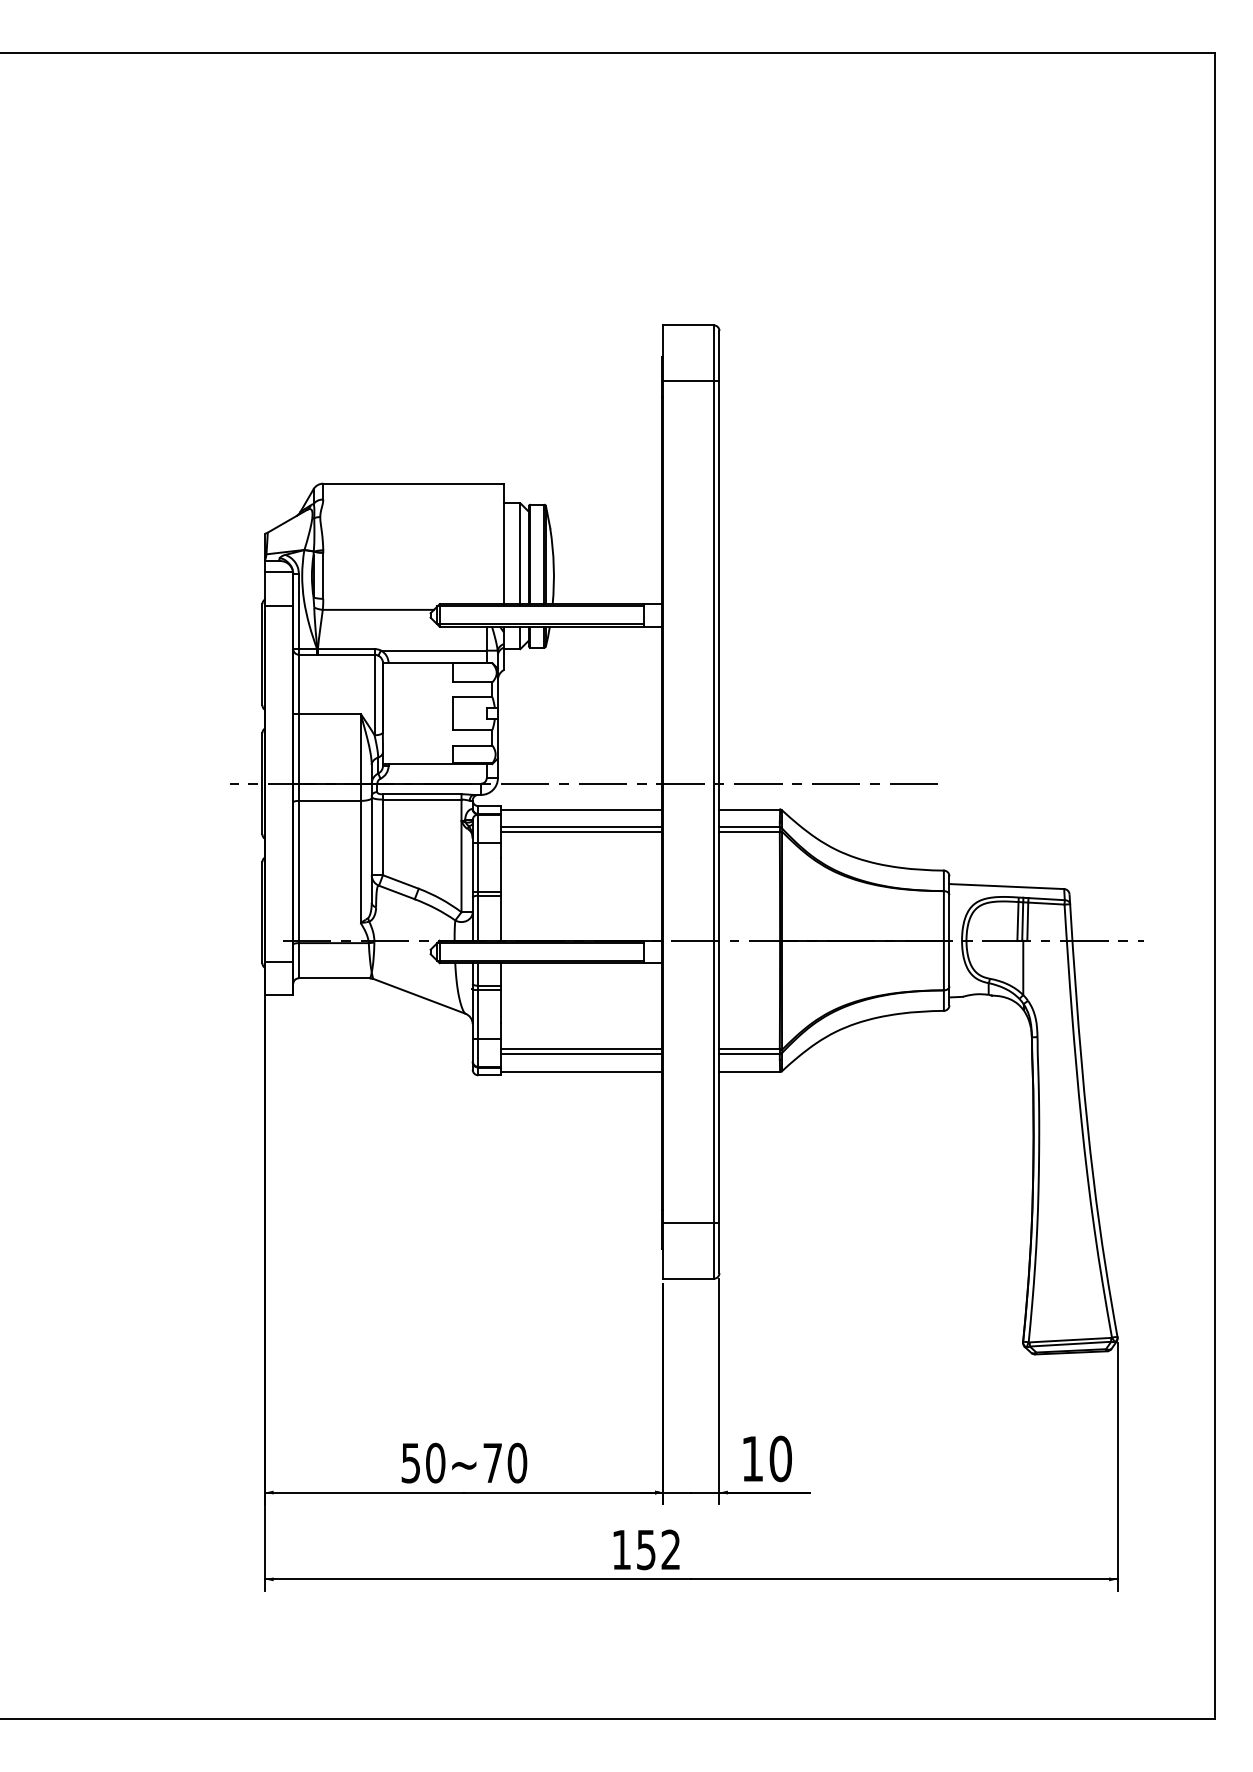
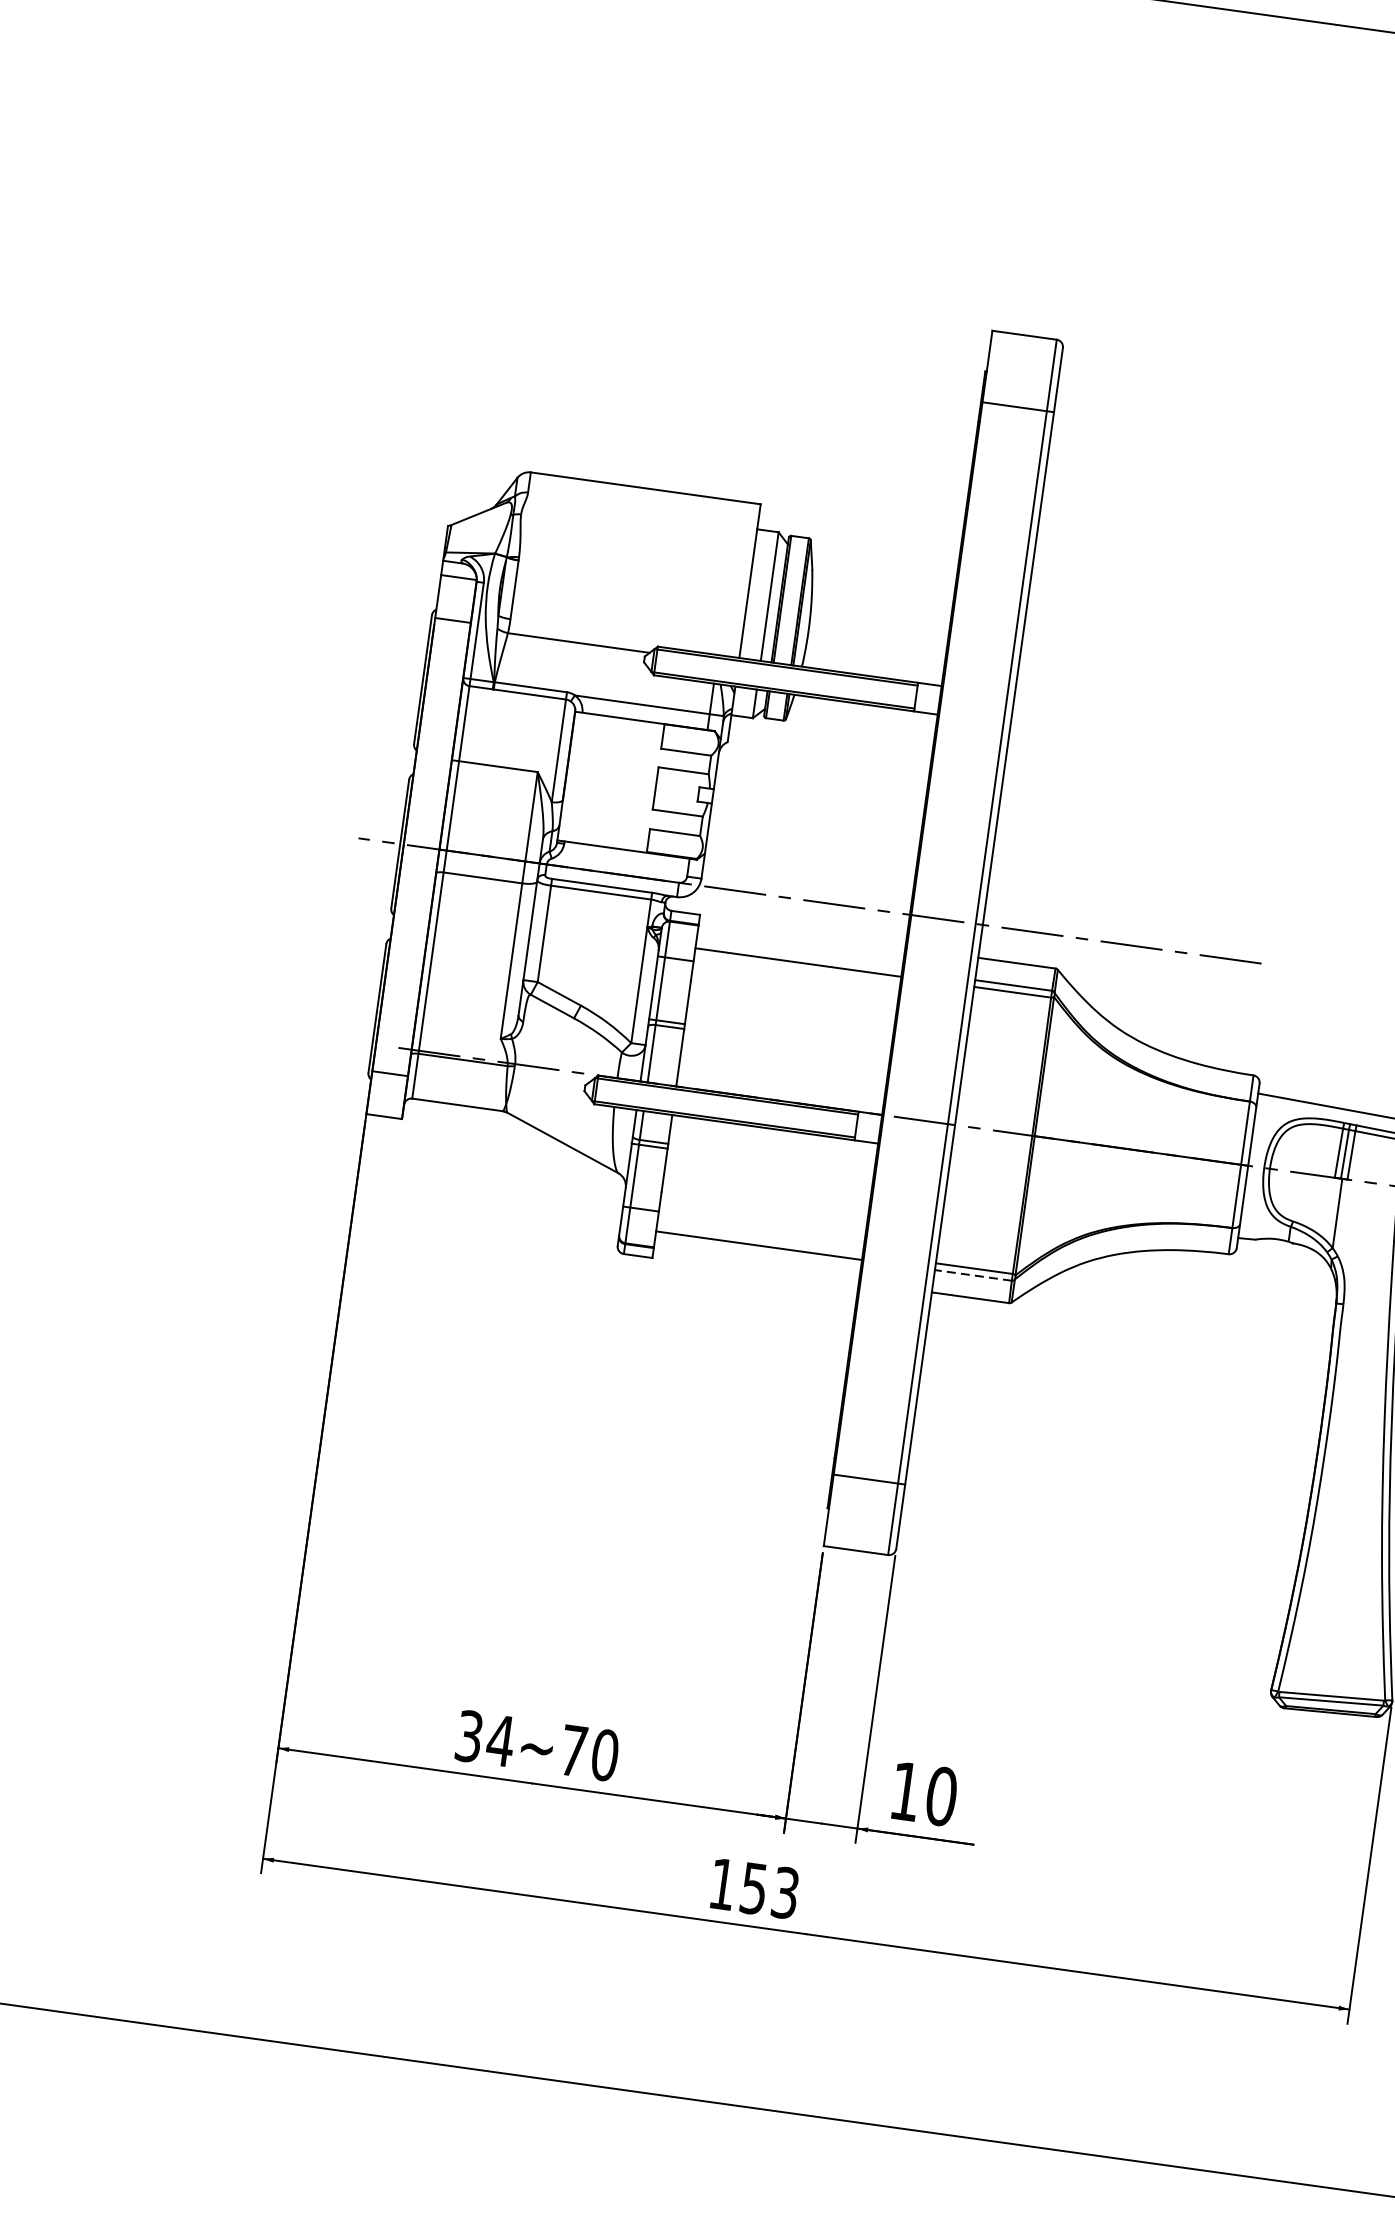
line: (581, 809) -> (802, 933), removed
line: (581, 827) -> (799, 956), removed
line: (581, 1049) -> (759, 1239), removed
line: (749, 1054) -> (973, 1275), solid -> dashed
line: (581, 1071) -> (756, 1267), removed
text: (423, 1462) -> (485, 1737), 50~70 -> 34~70
text: (670, 1549) -> (784, 1892), 152 -> 153

